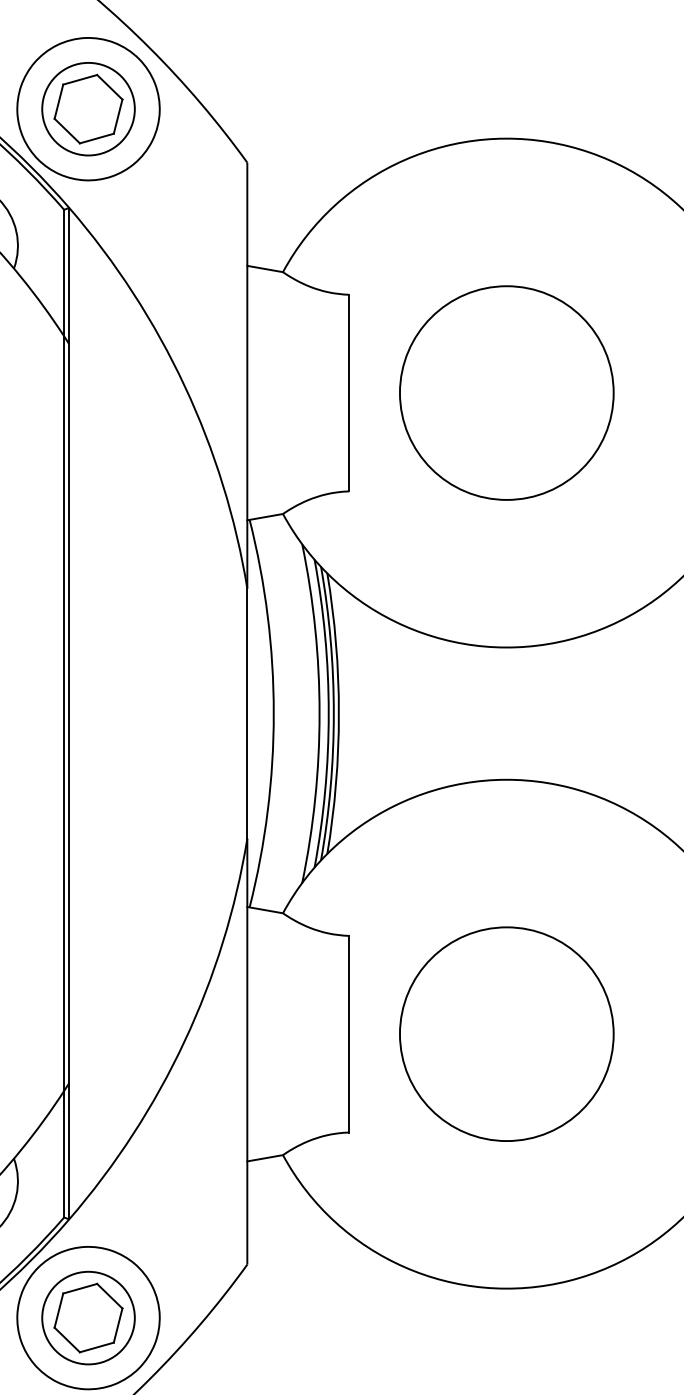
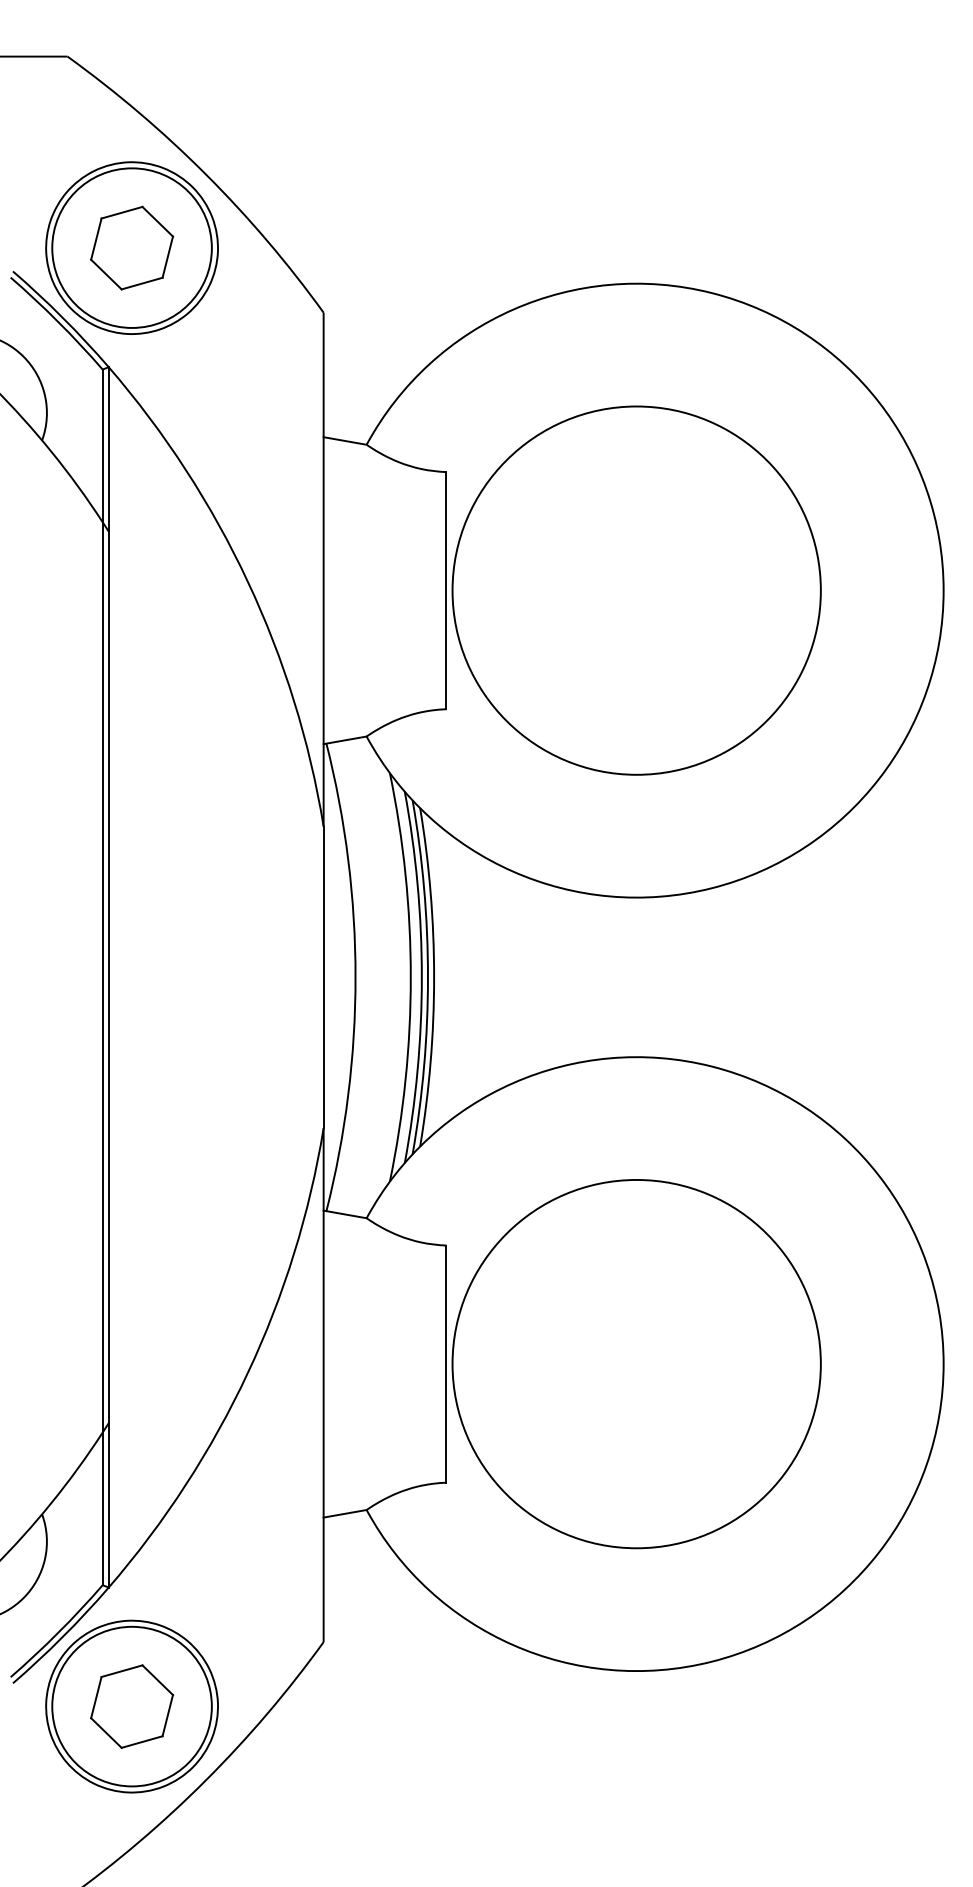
circle: (88, 108) -> (131, 247), size x1.43
circle: (506, 392) -> (636, 590), size x1.43
circle: (506, 1033) -> (636, 1363), size x1.43
circle: (88, 1318) -> (131, 1706), size x1.43

